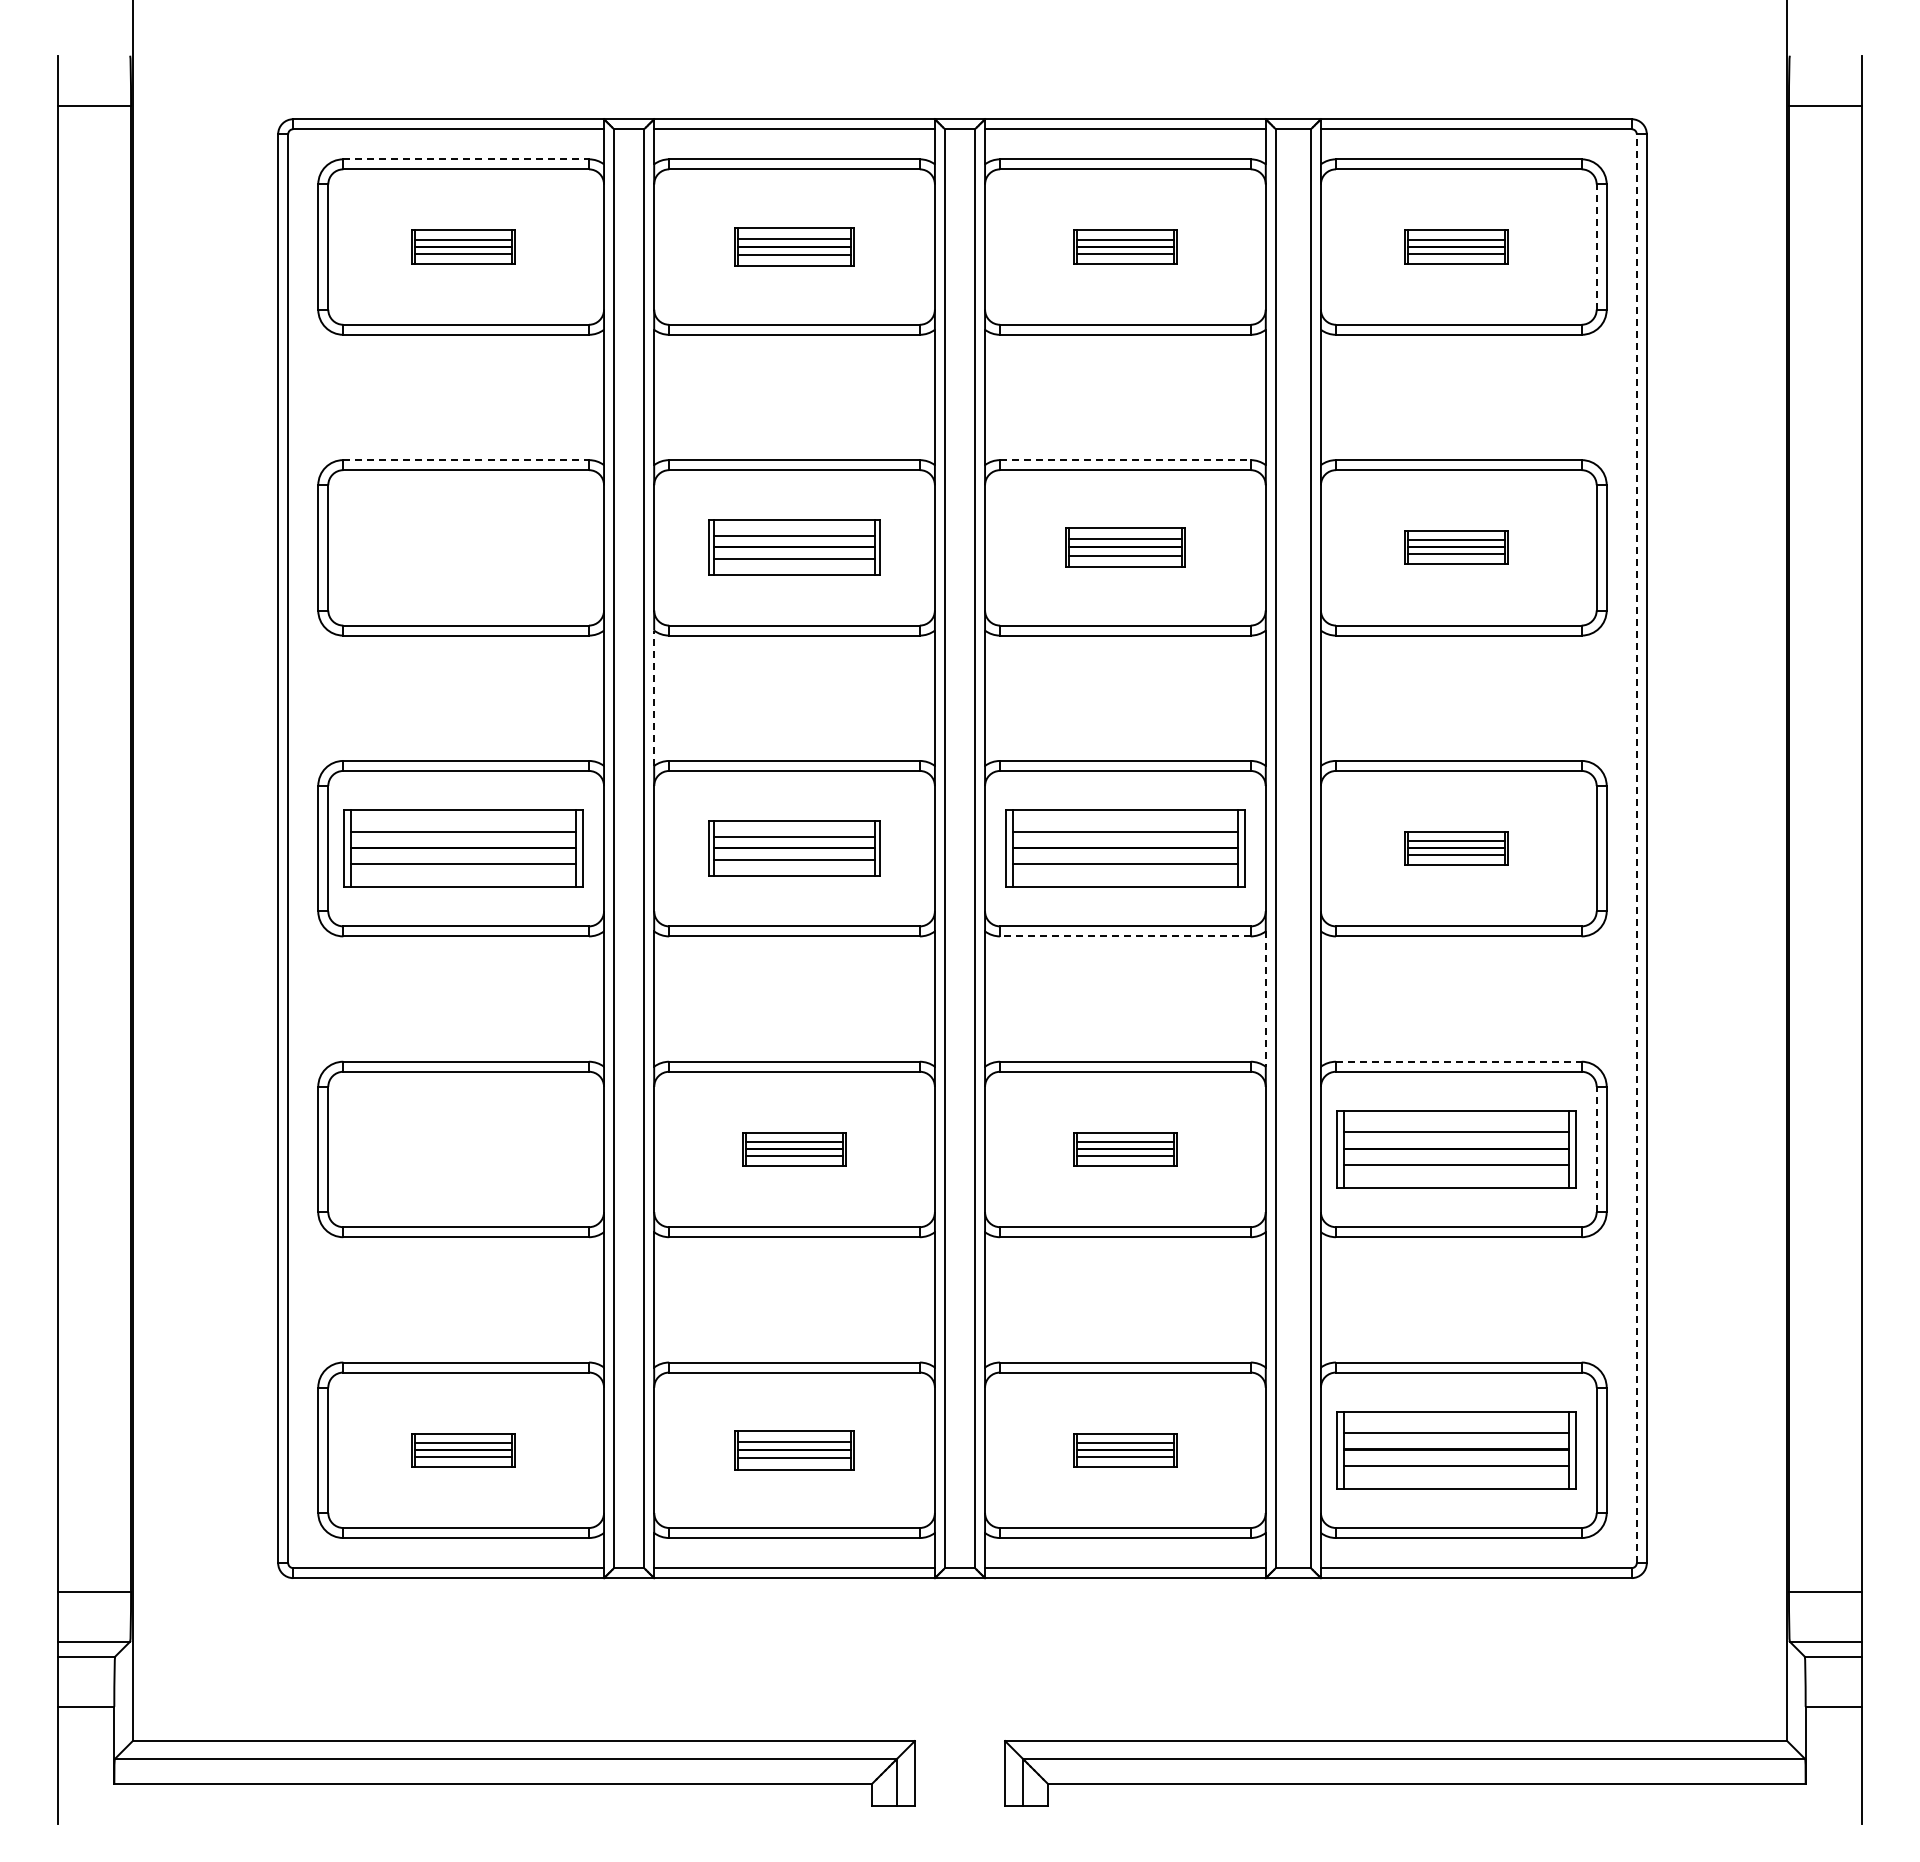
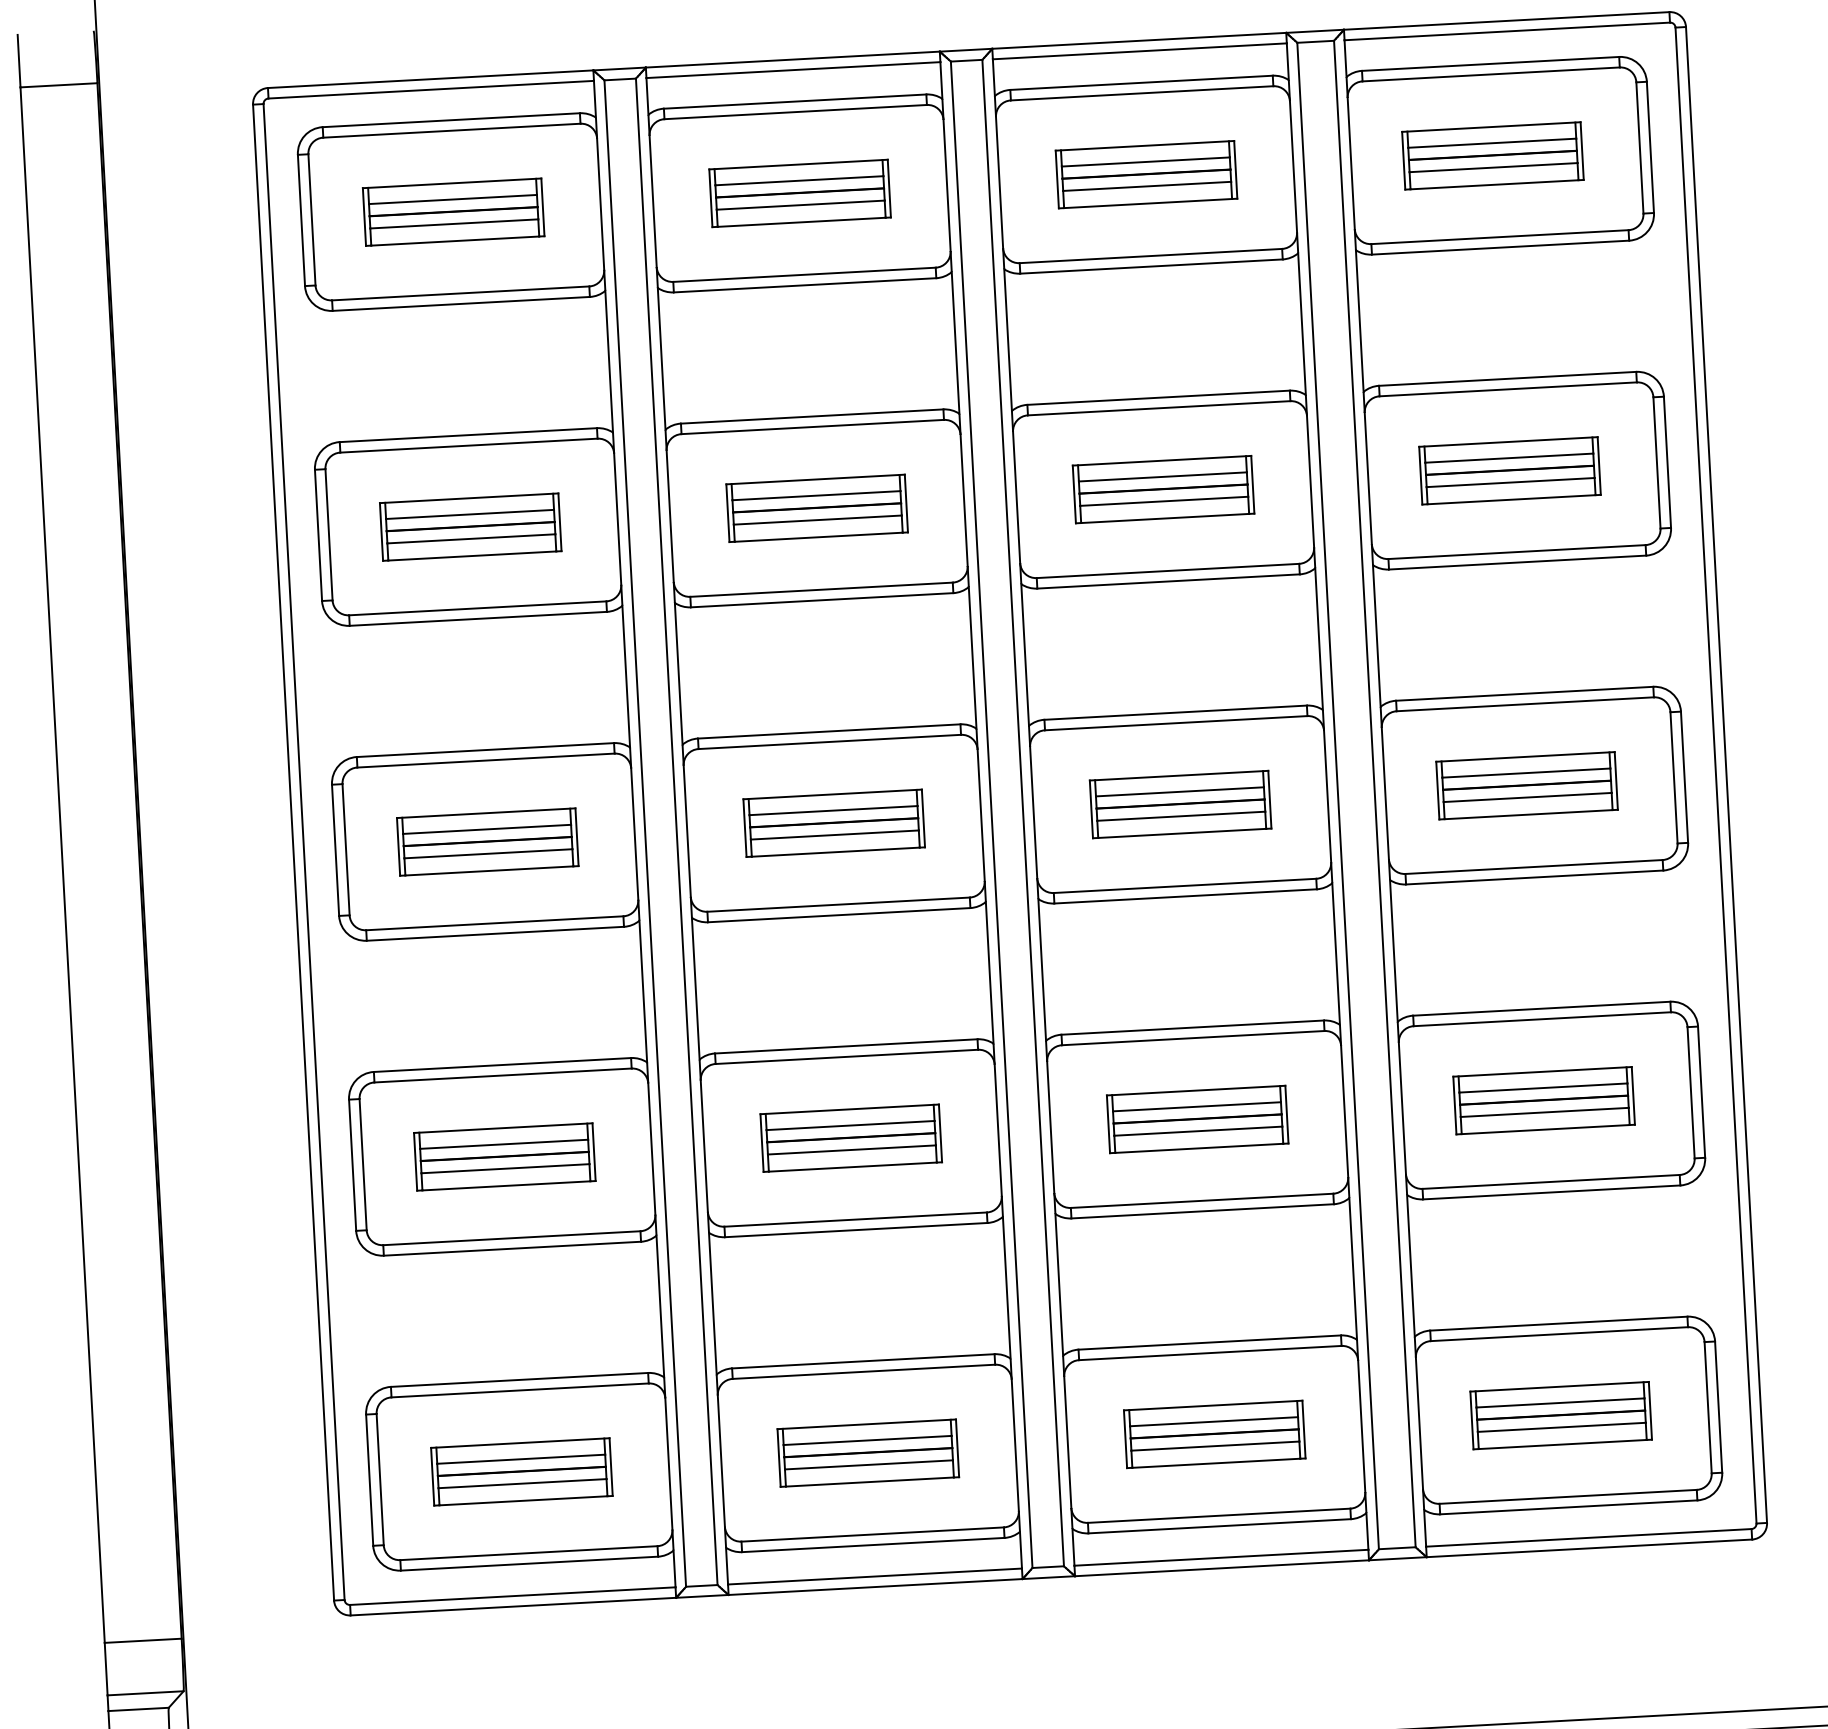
line: (466, 159) -> (451, 120), dashed -> solid
part: (463, 246) -> (453, 211), size x1.67
part: (794, 246) -> (800, 192), size x1.43
part: (1125, 246) -> (1146, 174), size x1.67
part: (1456, 246) -> (1493, 155), size x1.67
line: (1596, 247) -> (1639, 148), dashed -> solid
line: (466, 460) -> (468, 435), dashed -> solid
line: (1125, 460) -> (1158, 398), dashed -> solid
part: (463, 547) -> (470, 526), added
part: (1125, 547) -> (1163, 489), size x1.43
part: (1456, 547) -> (1510, 470), size x1.67
line: (654, 698) -> (679, 674), dashed -> solid
part: (463, 848) -> (487, 841), size x0.71
part: (1125, 848) -> (1180, 804), size x0.71
part: (1456, 848) -> (1527, 785), size x1.67
line: (1636, 848) -> (1715, 775), dashed -> solid
line: (1124, 936) -> (1184, 896), dashed -> solid
line: (1265, 999) -> (1335, 954), dashed -> solid
line: (1458, 1061) -> (1541, 1008), dashed -> solid
part: (463, 1149) -> (504, 1157), added
part: (794, 1149) -> (851, 1138), size x1.67
part: (1125, 1149) -> (1197, 1119), size x1.67
part: (1456, 1149) -> (1544, 1100), size x0.71
line: (1596, 1149) -> (1690, 1092), dashed -> solid
part: (463, 1450) -> (521, 1472), size x1.67
part: (794, 1450) -> (868, 1453), size x1.43
part: (1125, 1450) -> (1214, 1434), size x1.67
part: (1456, 1450) -> (1561, 1415), size x0.71

